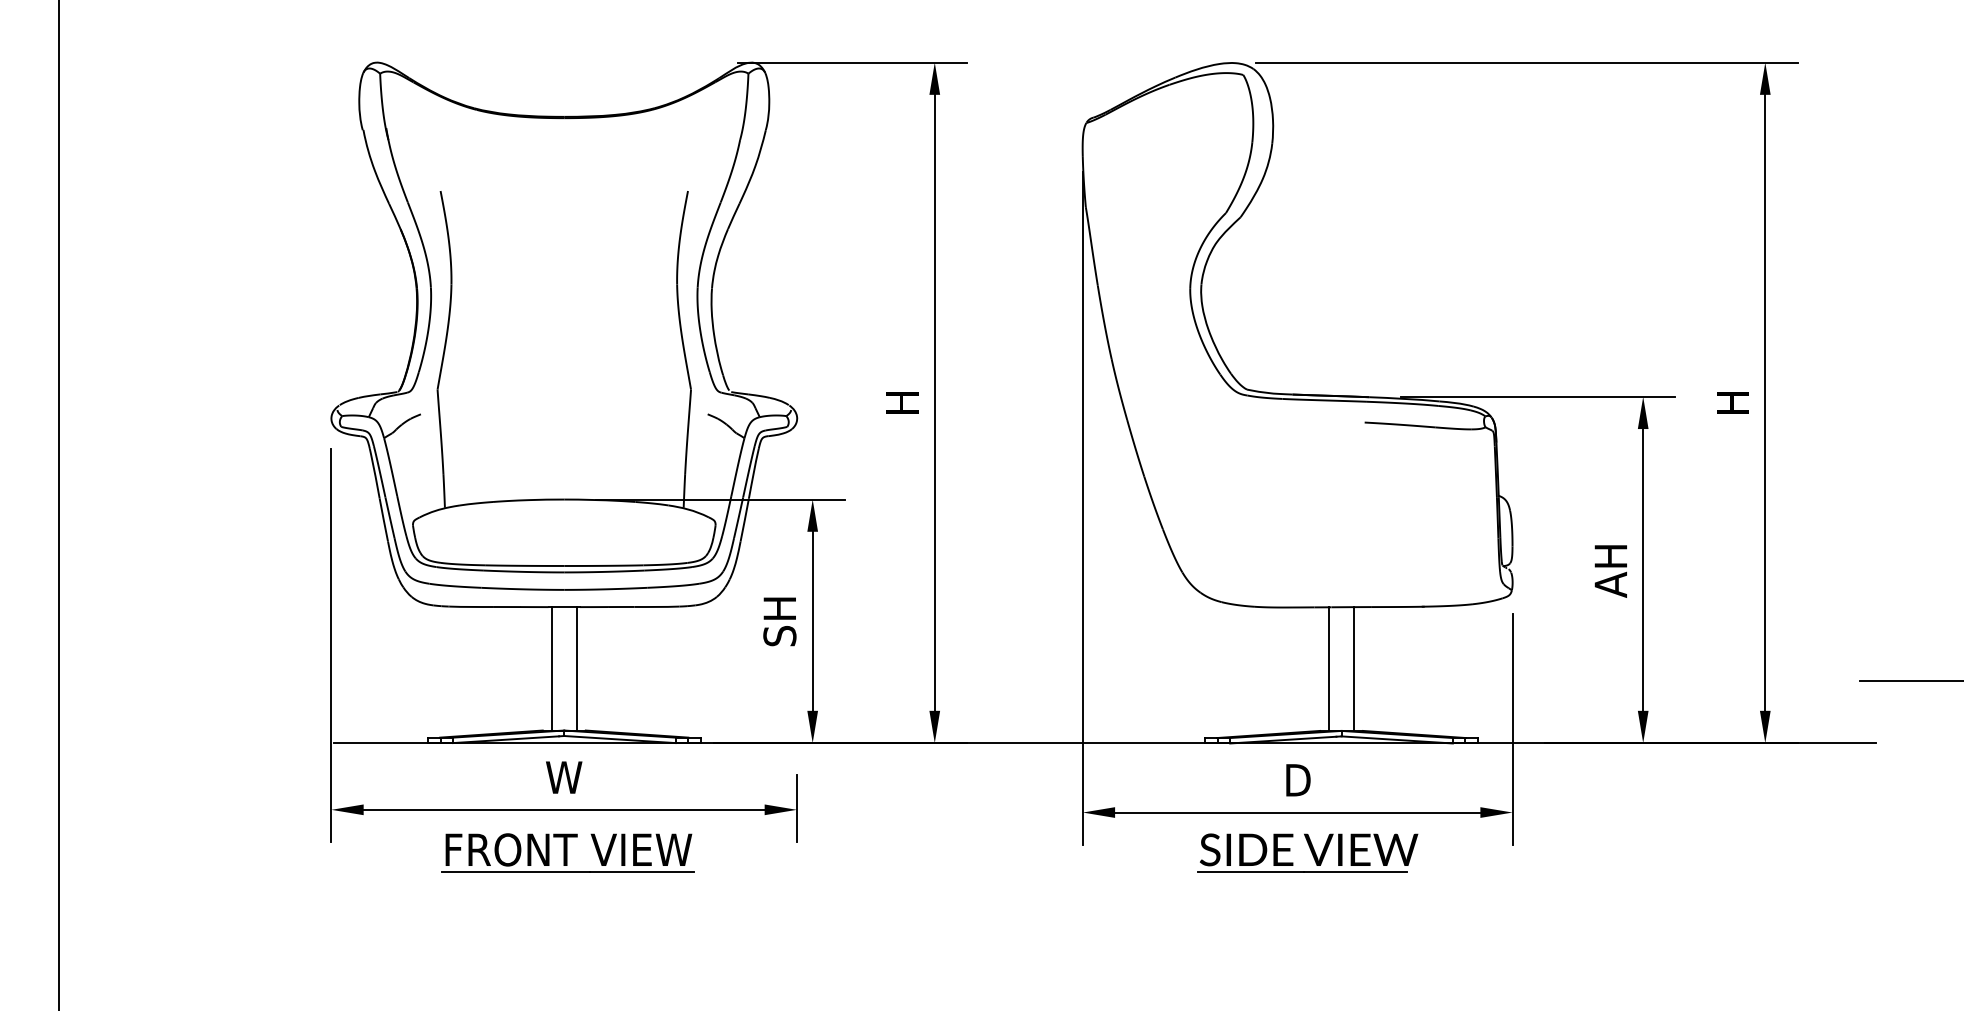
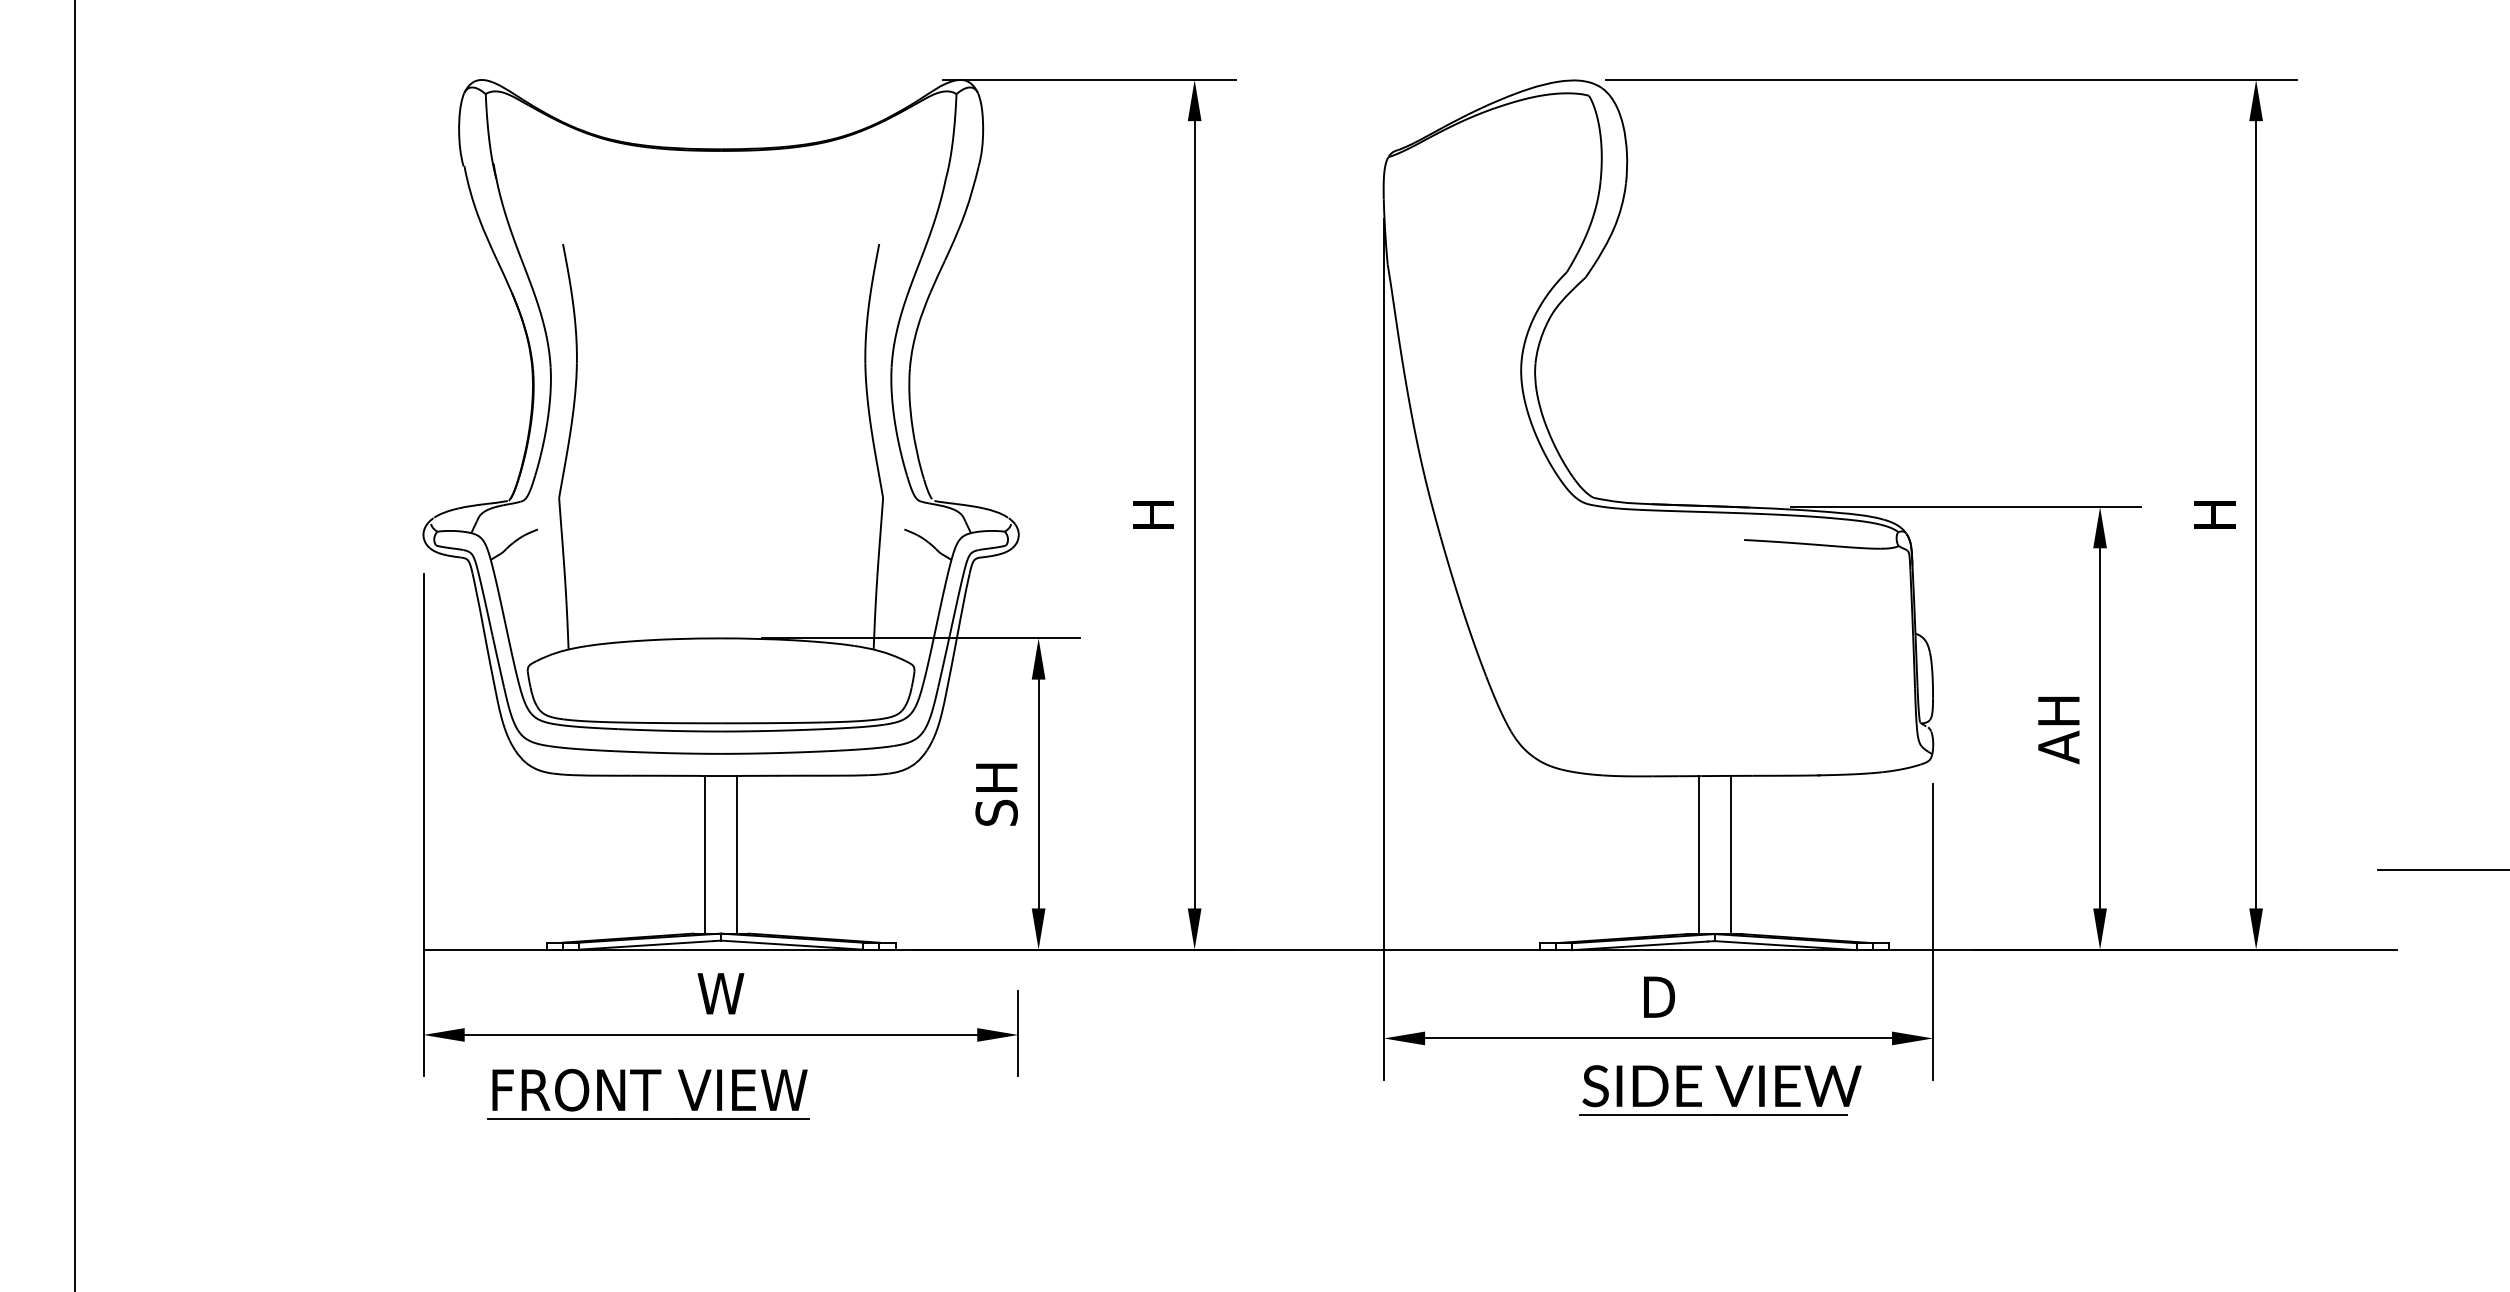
part: (567, 853) -> (648, 1094), moved
part: (1307, 853) -> (1720, 1090), moved

